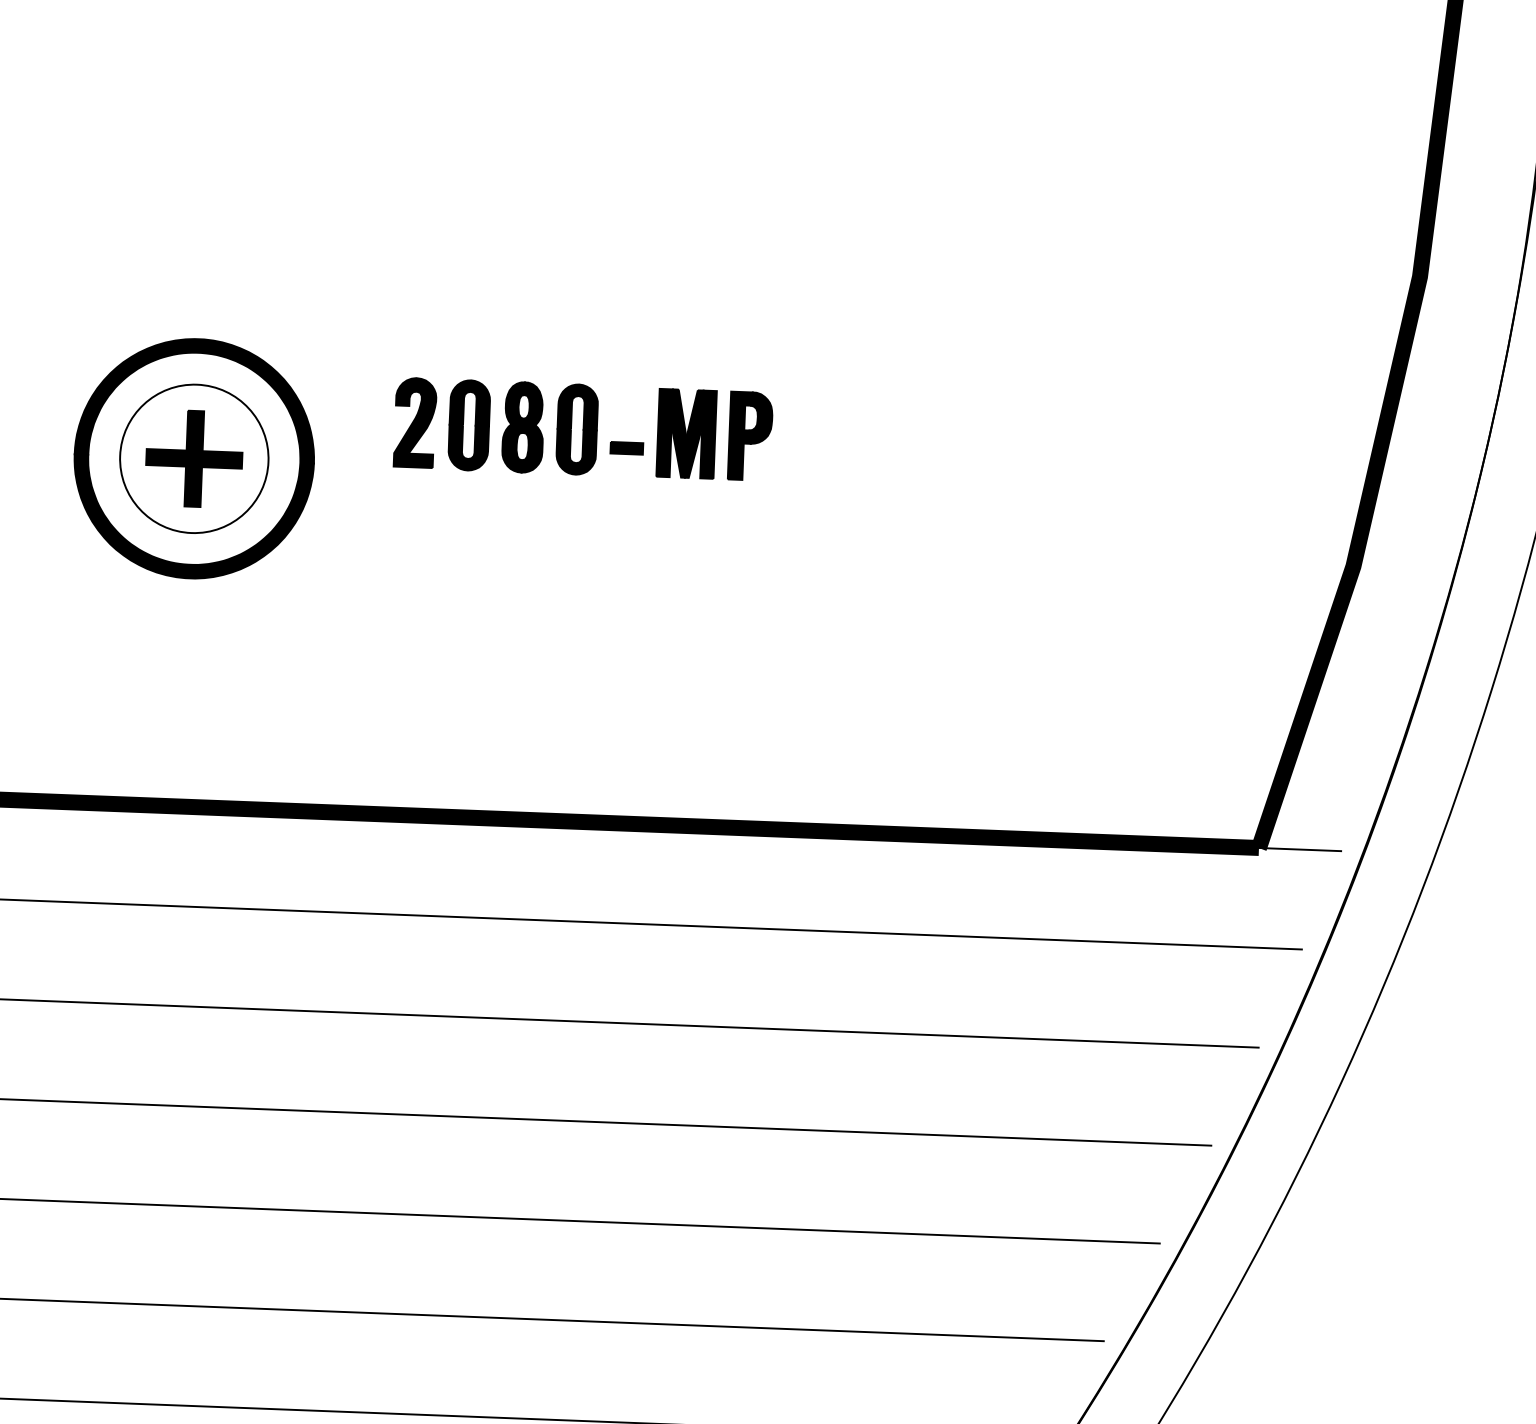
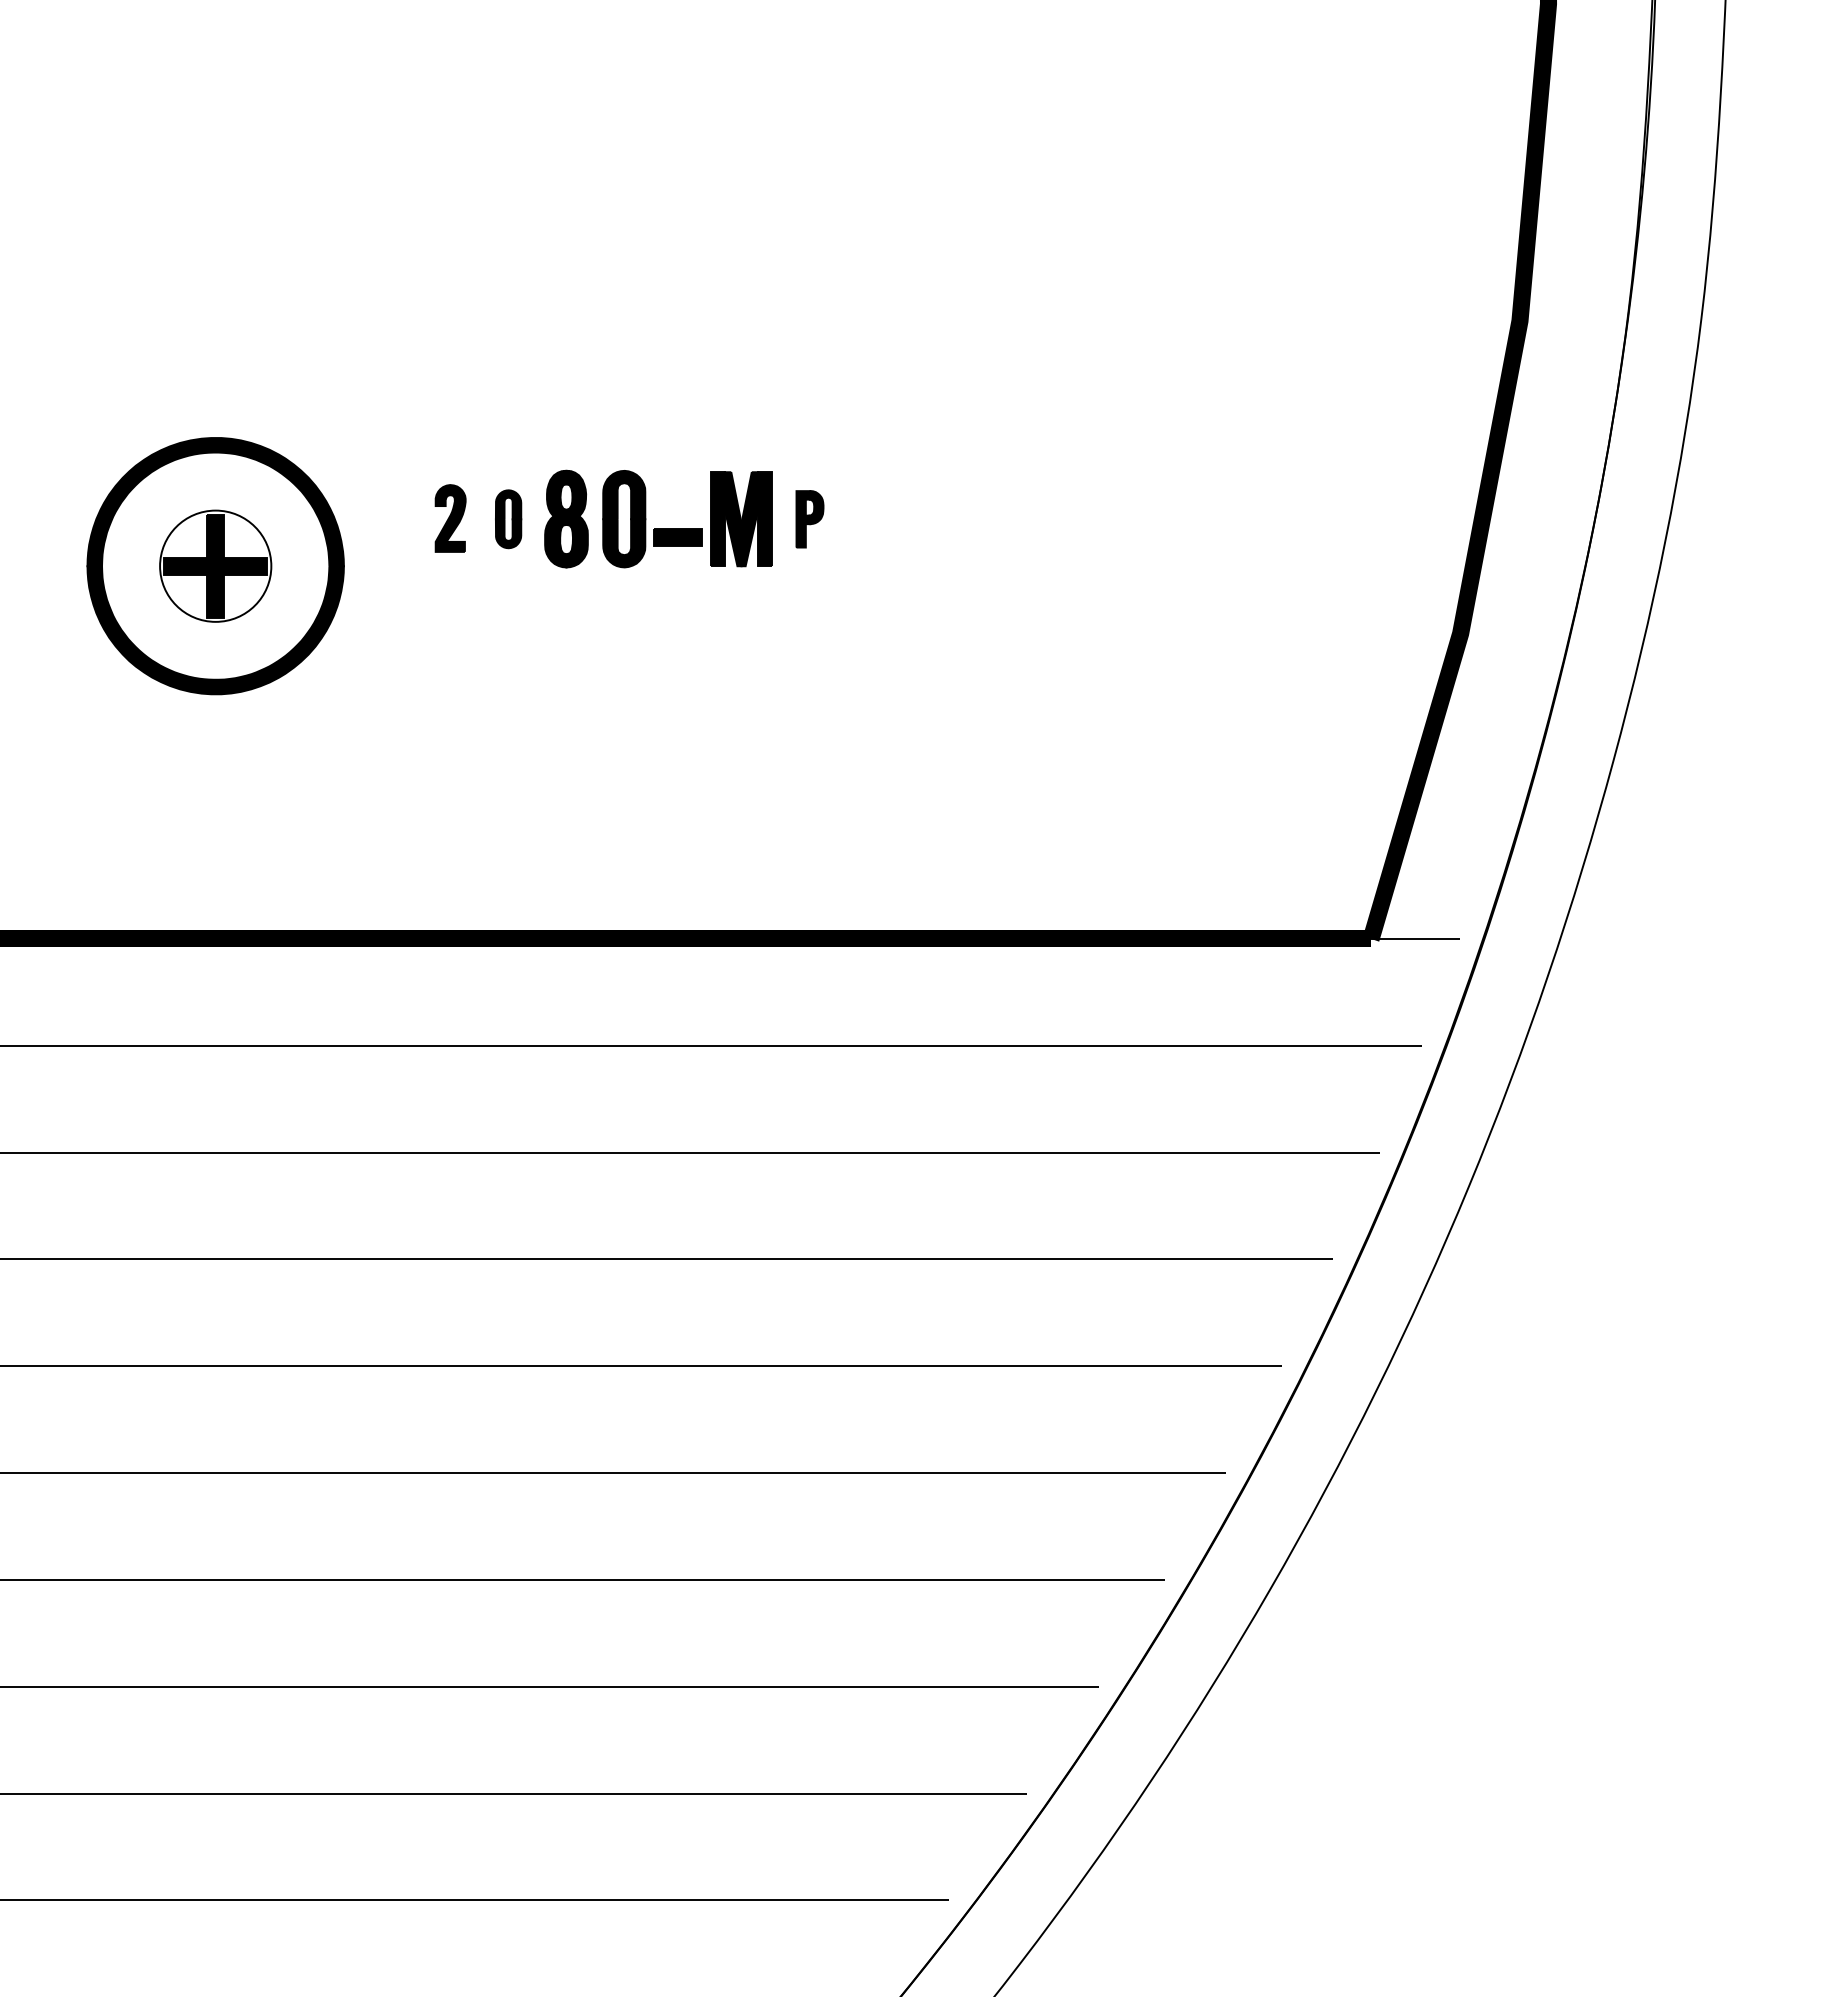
part: (415, 422) -> (450, 518), size x0.7
part: (469, 425) -> (508, 519), size x0.6
part: (750, 436) -> (809, 519), size x0.6
part: (627, 447) -> (678, 536), size x1.4
circle: (194, 458) -> (215, 565), size x0.7

